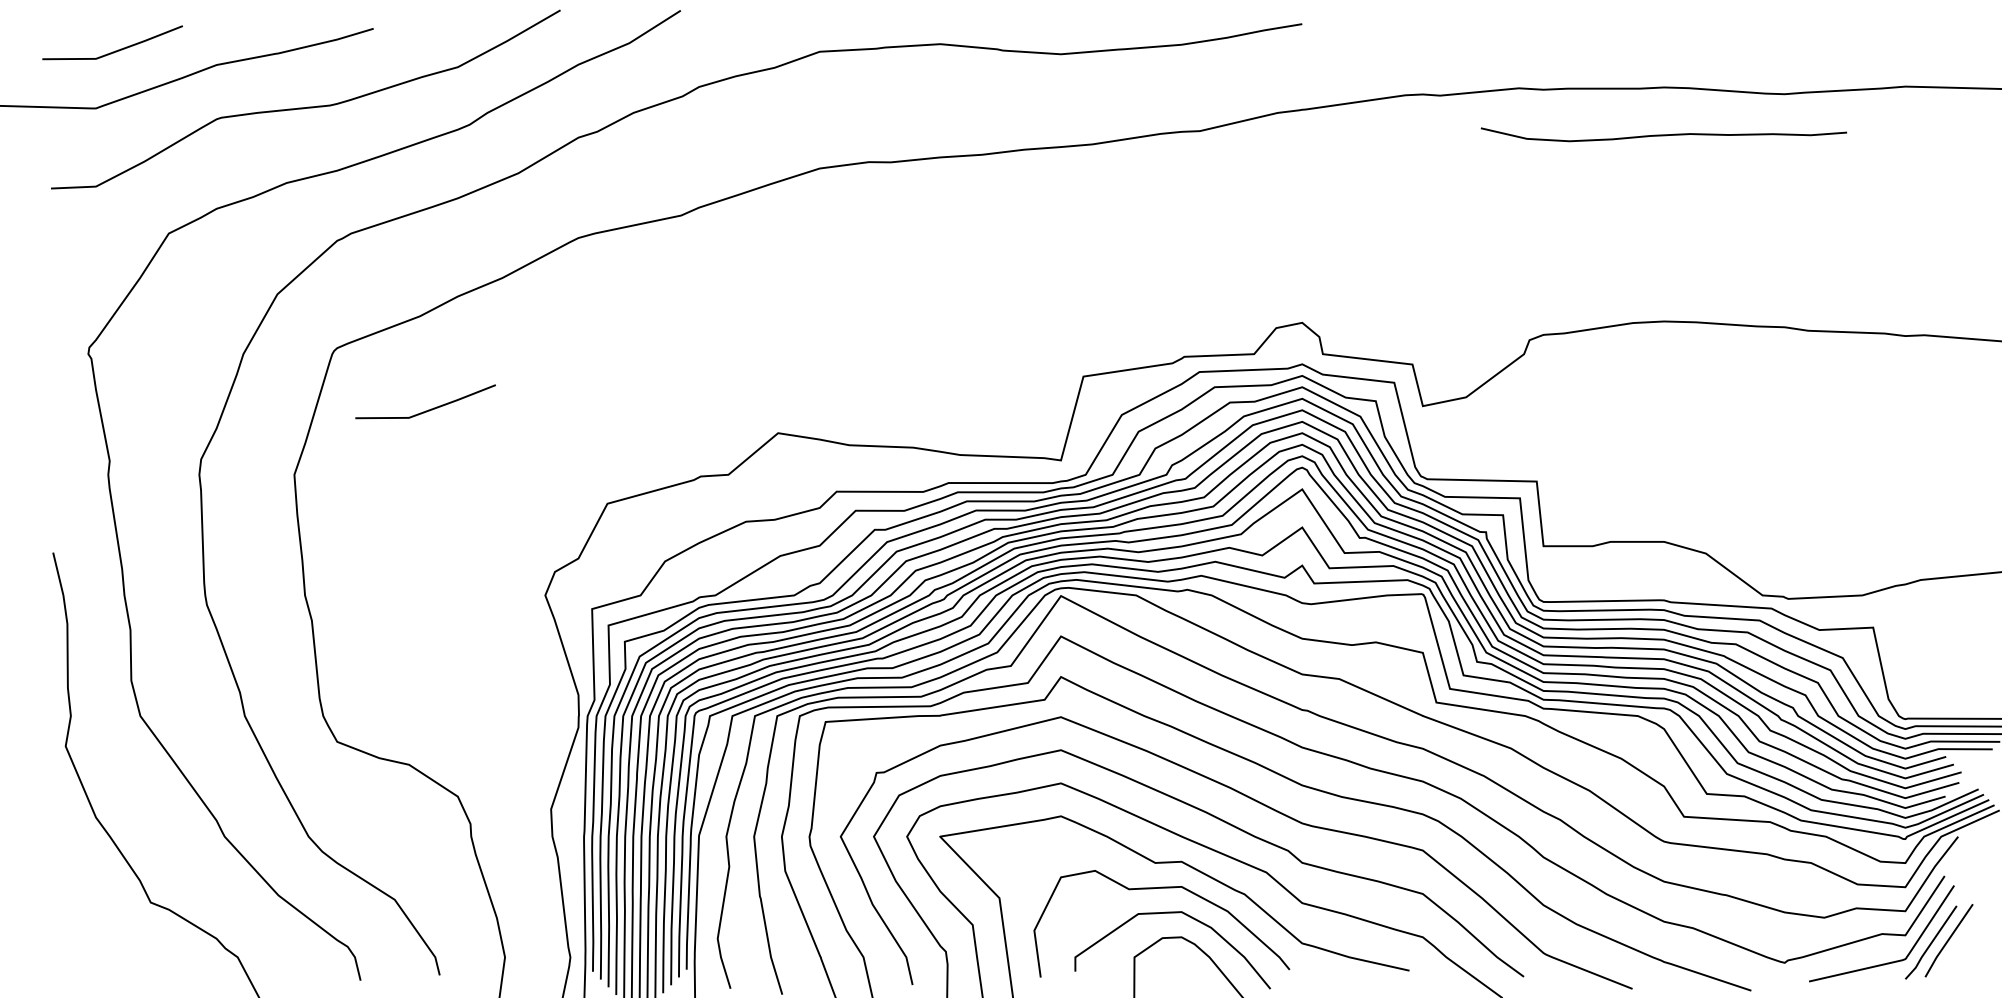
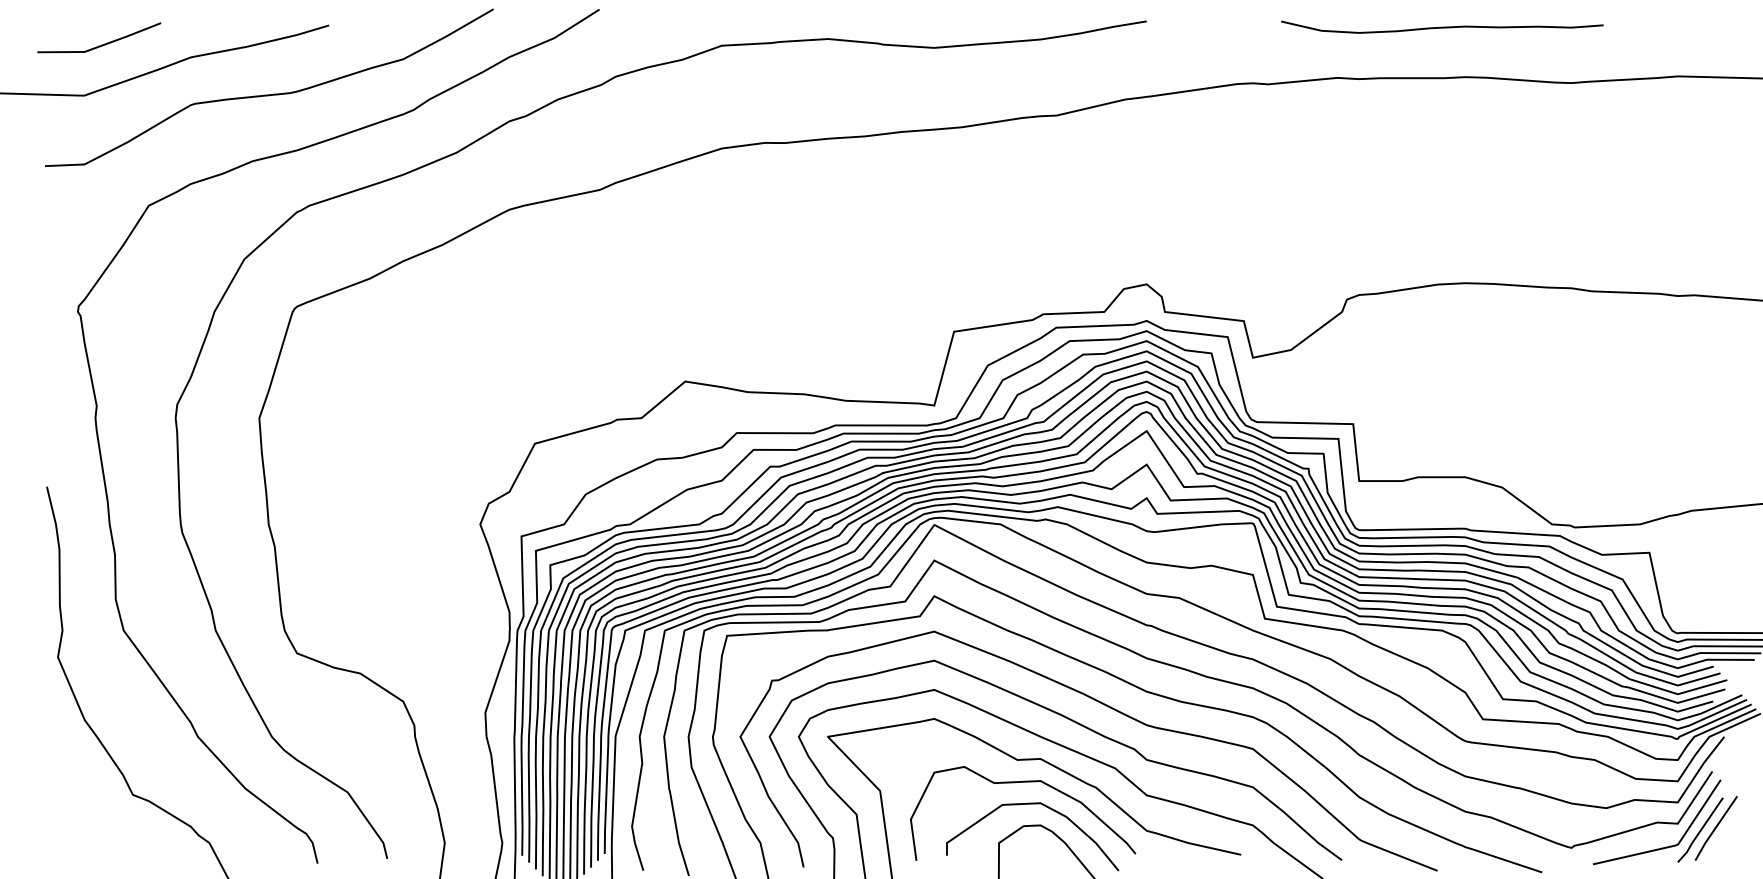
curve: (1663, 134) -> (1441, 26), moved
line: (428, 409) -> (377, 360), removed

